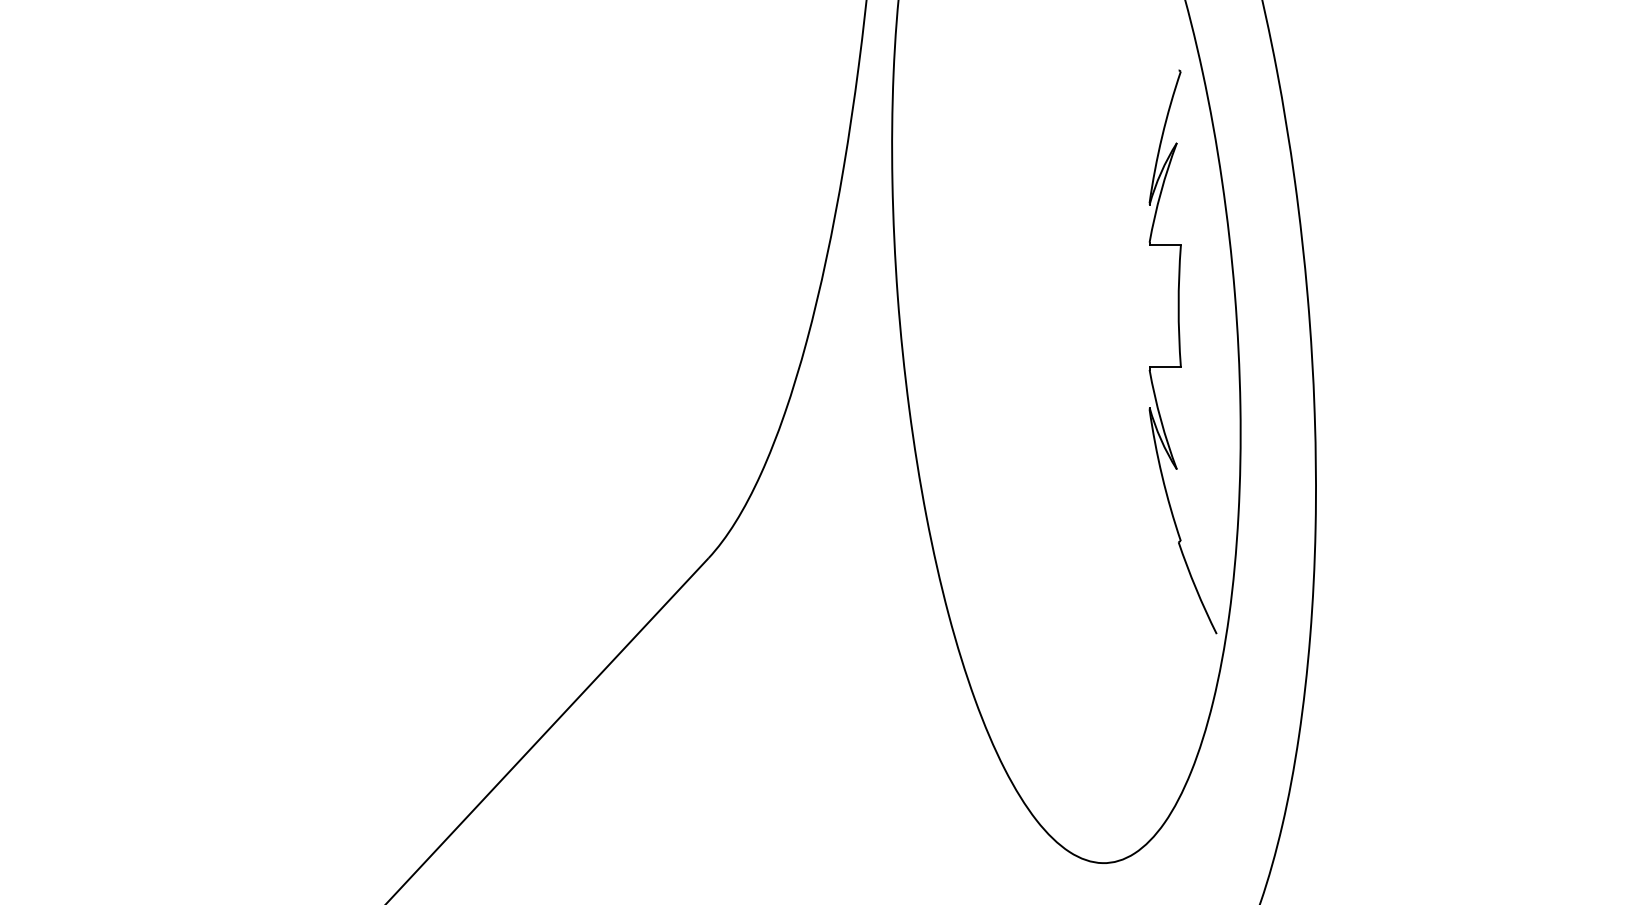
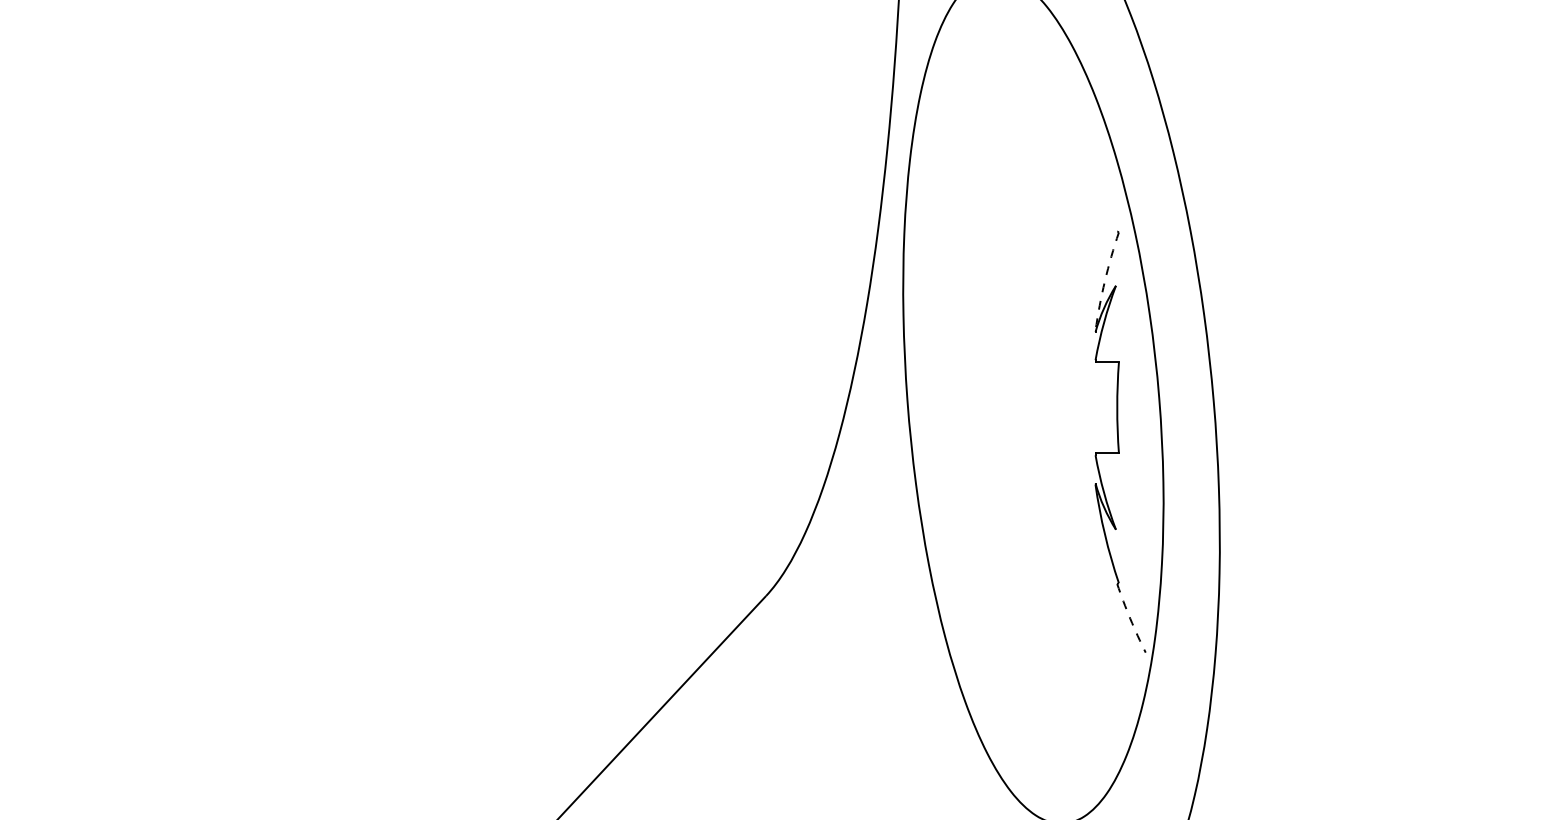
arc: (1161, 137) -> (1104, 281), solid -> dashed
arc: (1196, 588) -> (1130, 618), solid -> dashed

